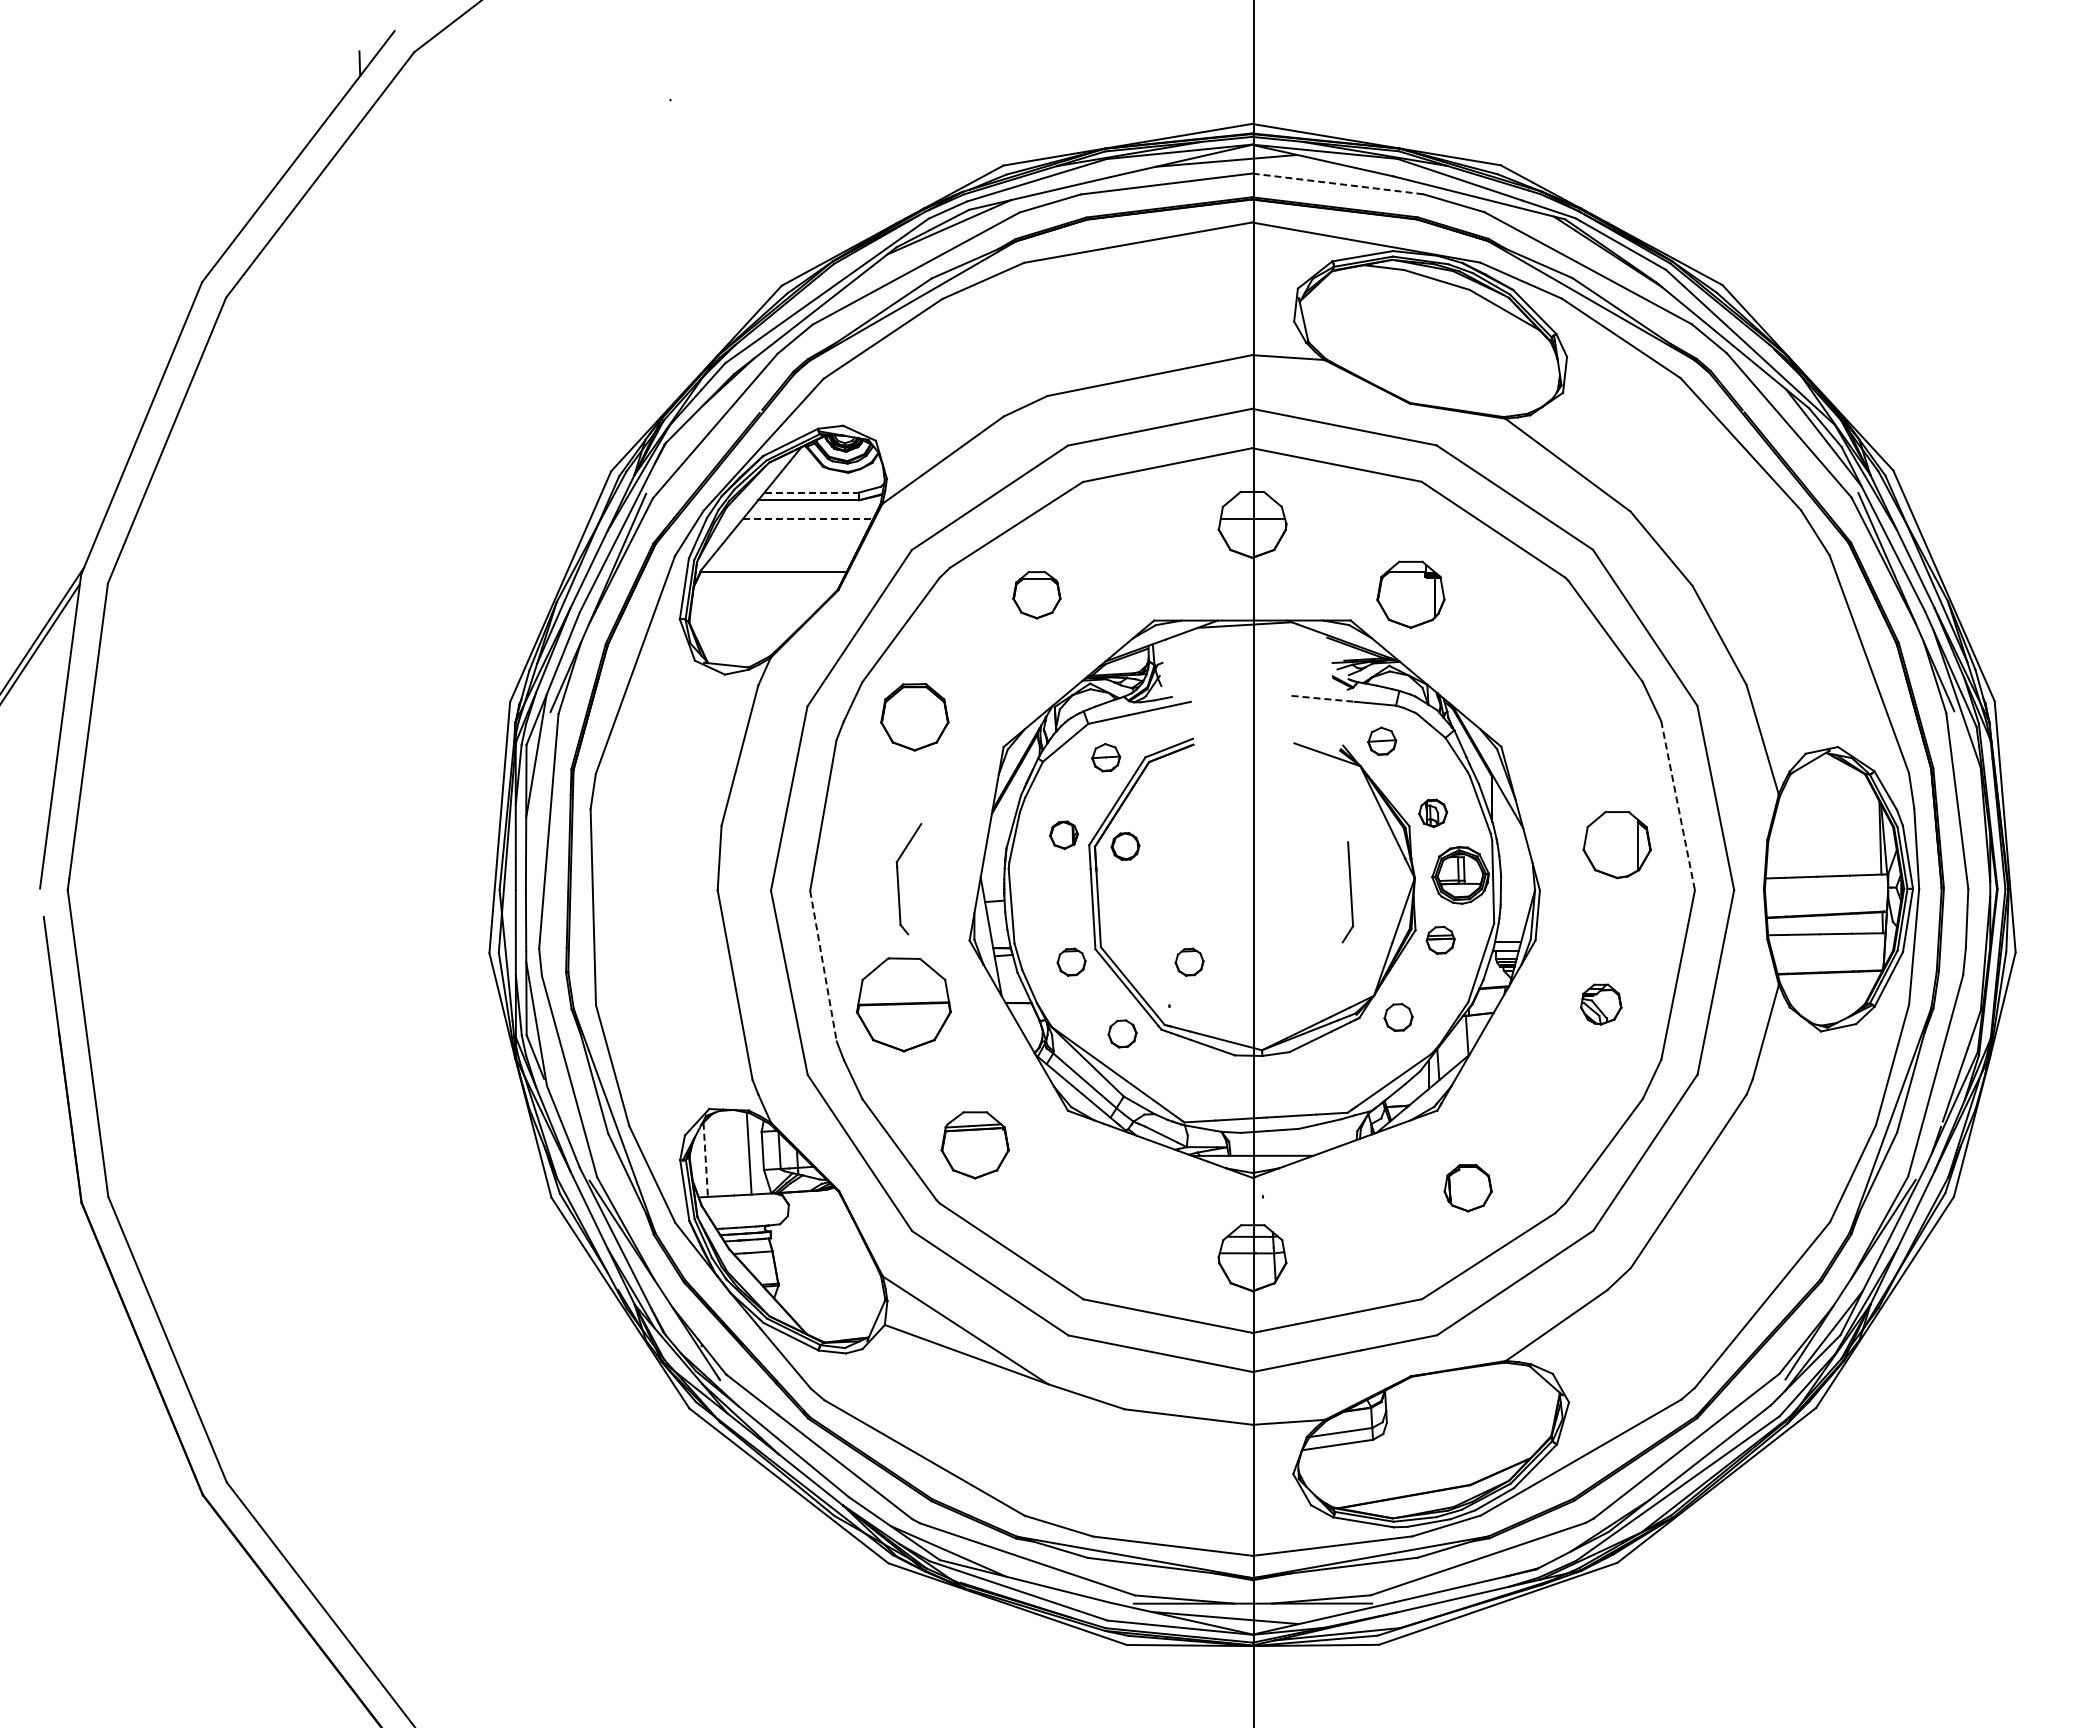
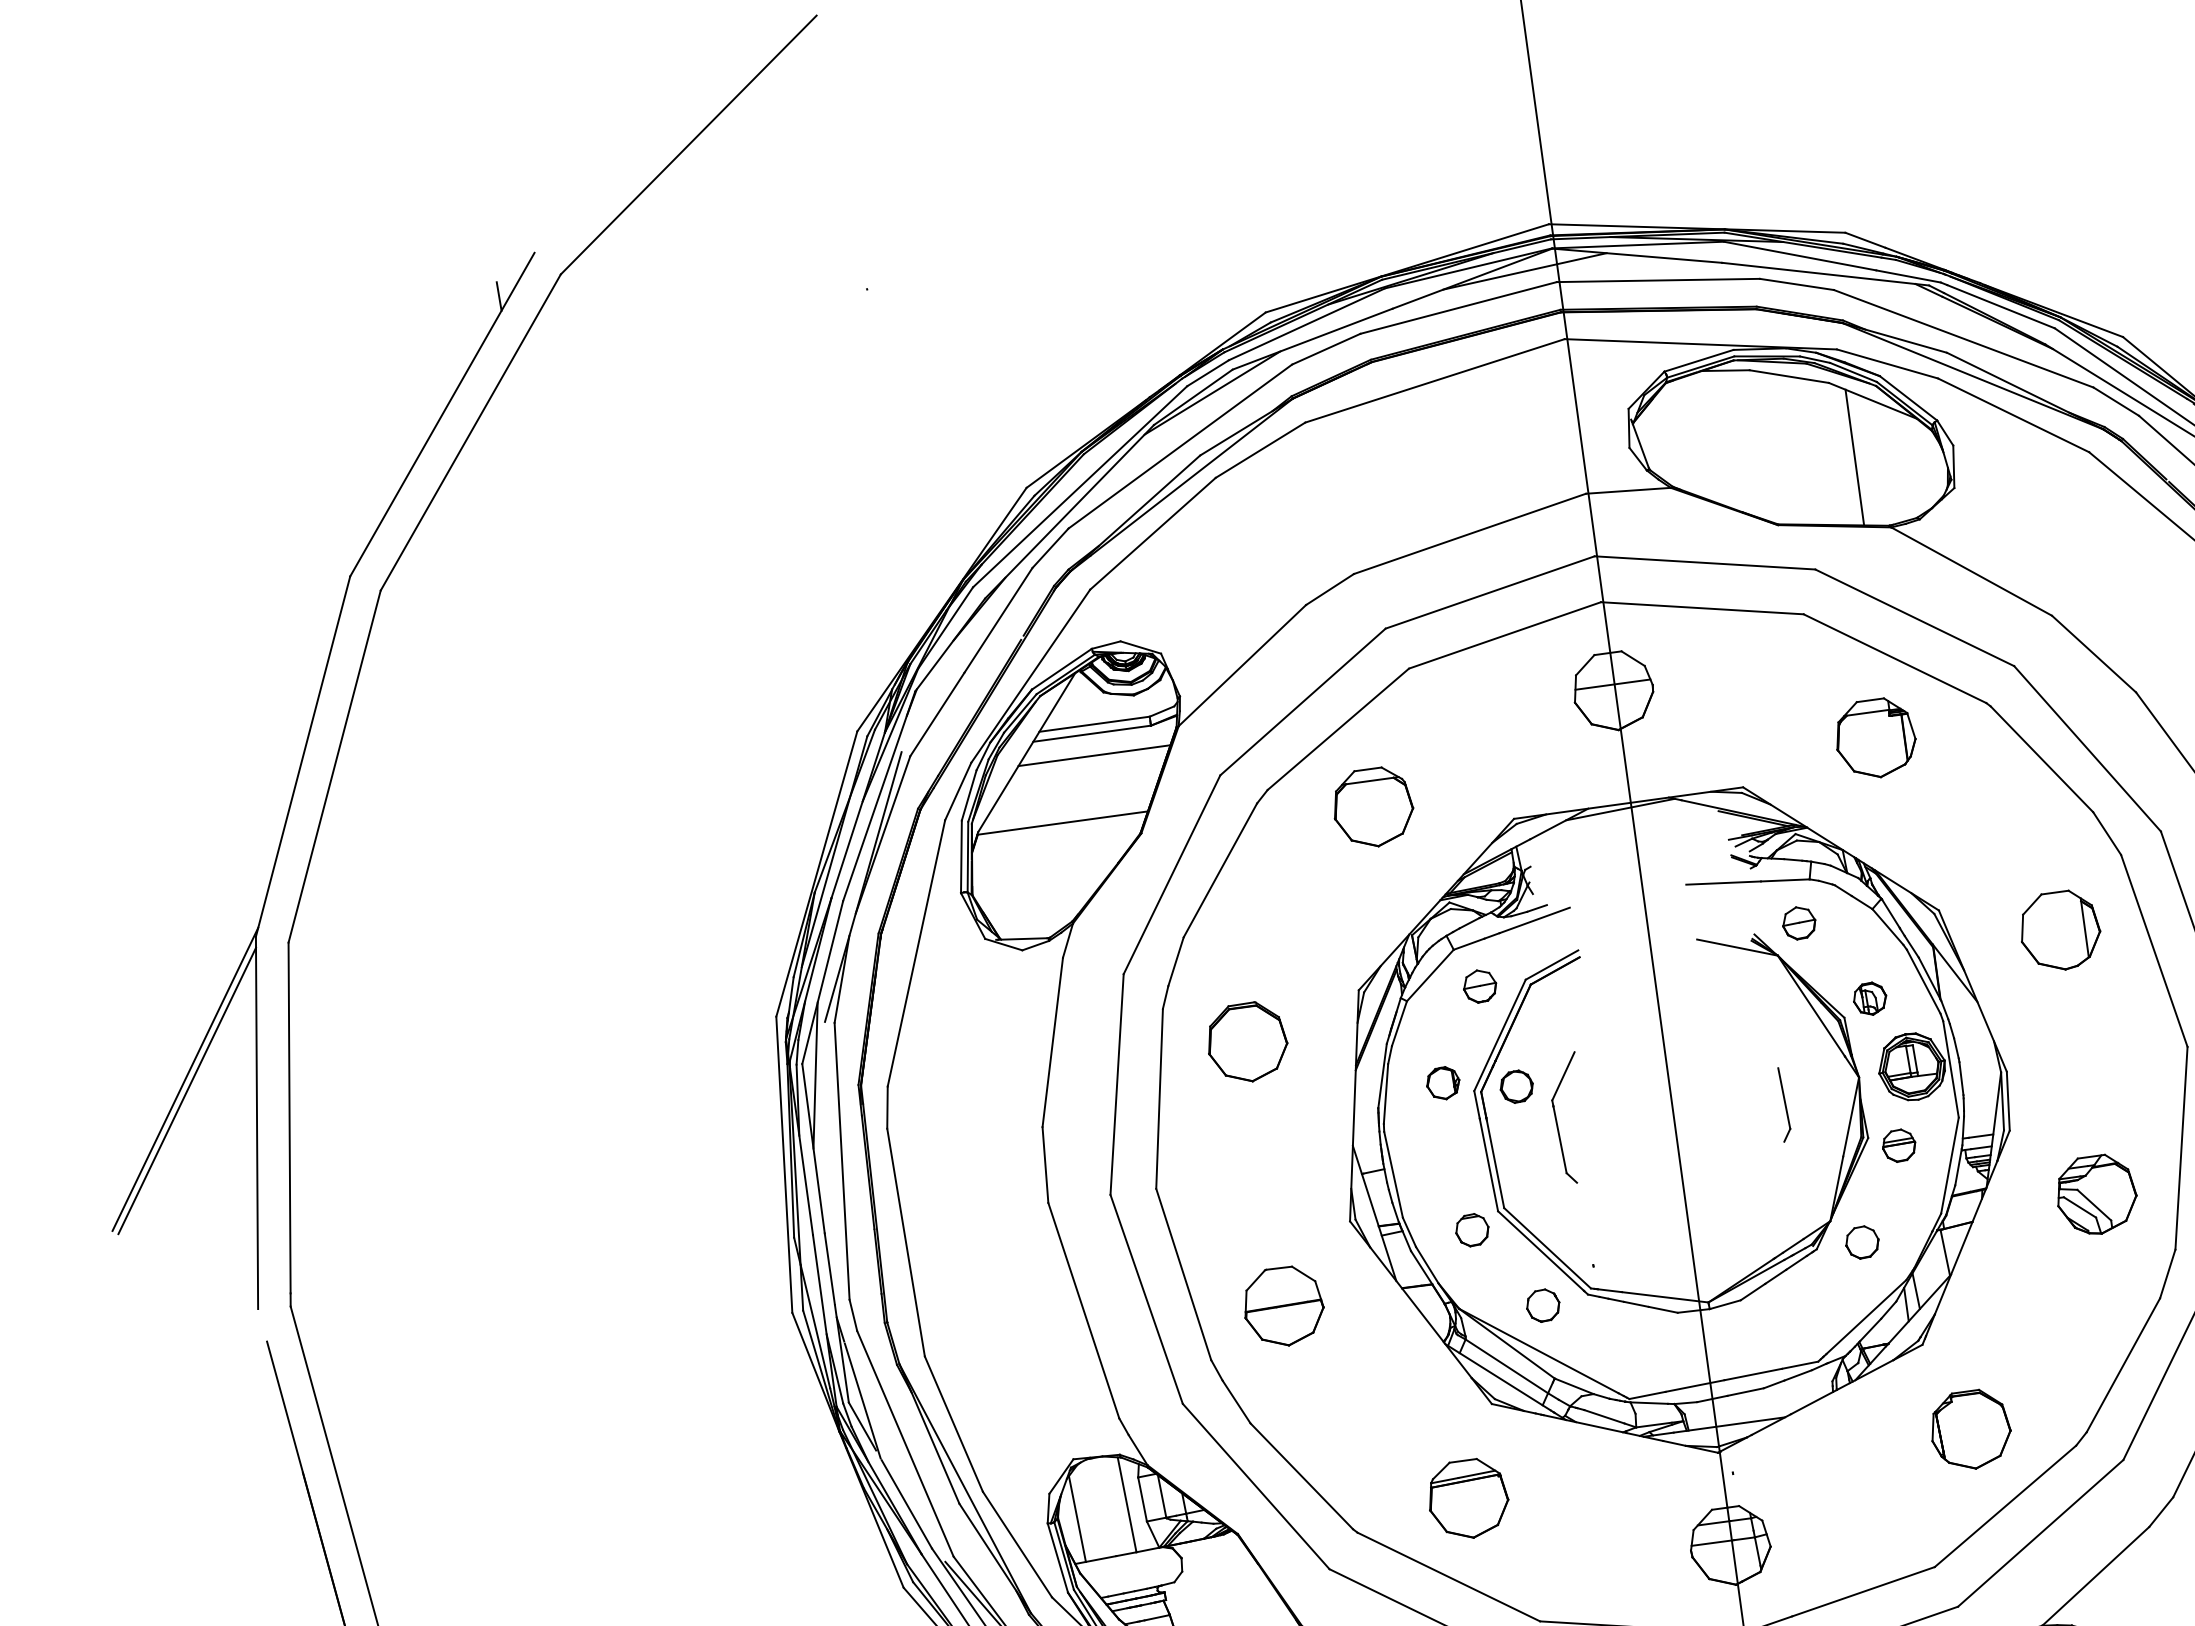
line: (1337, 183) -> (1657, 280), dashed -> solid
line: (1482, 355) -> (1854, 457), added
line: (812, 492) -> (1095, 724), dashed -> solid
line: (808, 519) -> (1094, 756), dashed -> solid
part: (1410, 594) -> (1875, 738), moved
part: (1036, 595) -> (1372, 808), size x1.43
line: (1323, 698) -> (1723, 882), dashed -> solid
part: (914, 717) -> (1247, 1042), moved
line: (1678, 806) -> (2154, 951), dashed -> solid
part: (1616, 845) -> (2059, 931), moved
part: (898, 879) -> (1556, 1120), moved
part: (1347, 892) -> (1782, 1104), size x0.62
part: (1189, 961) -> (1609, 1210), removed
line: (823, 966) -> (1183, 1274), dashed -> solid
part: (903, 1004) -> (1283, 1306), size x0.71
part: (1600, 1004) -> (2095, 1195), size x1.67
part: (974, 1145) -> (1467, 1499), moved
line: (705, 1160) -> (1077, 1519), dashed -> solid
part: (1467, 1188) -> (1970, 1430), size x1.43

